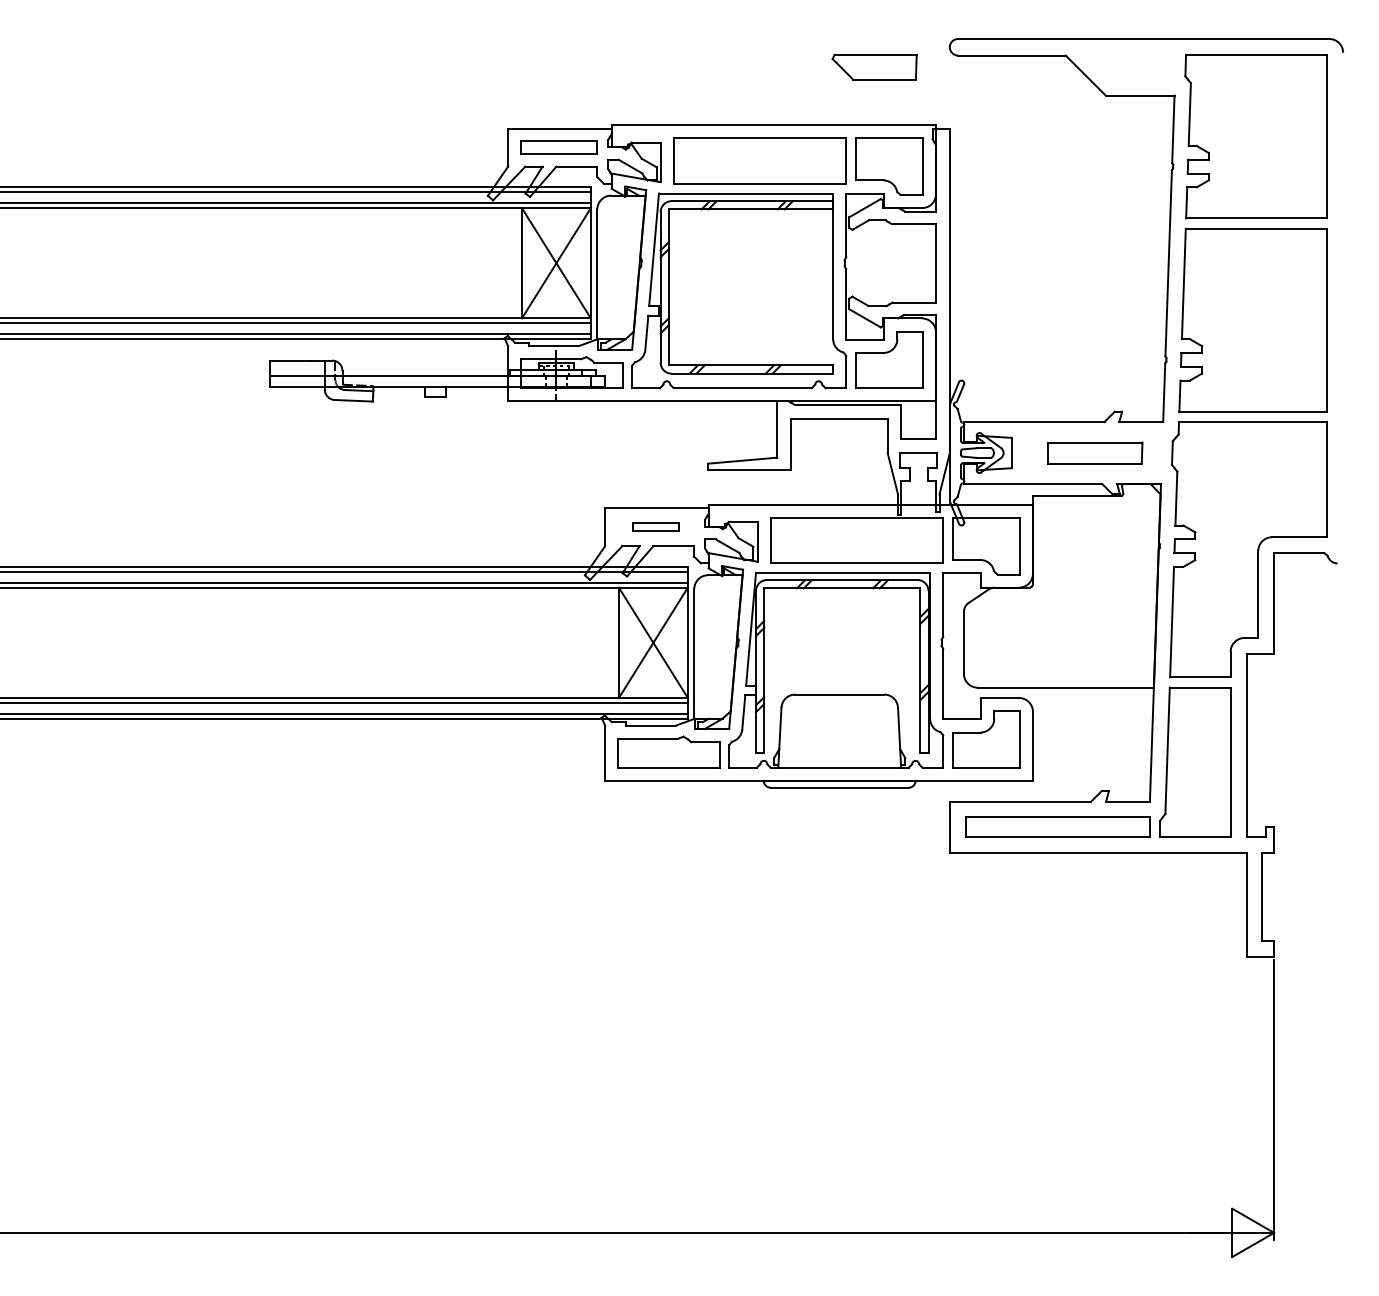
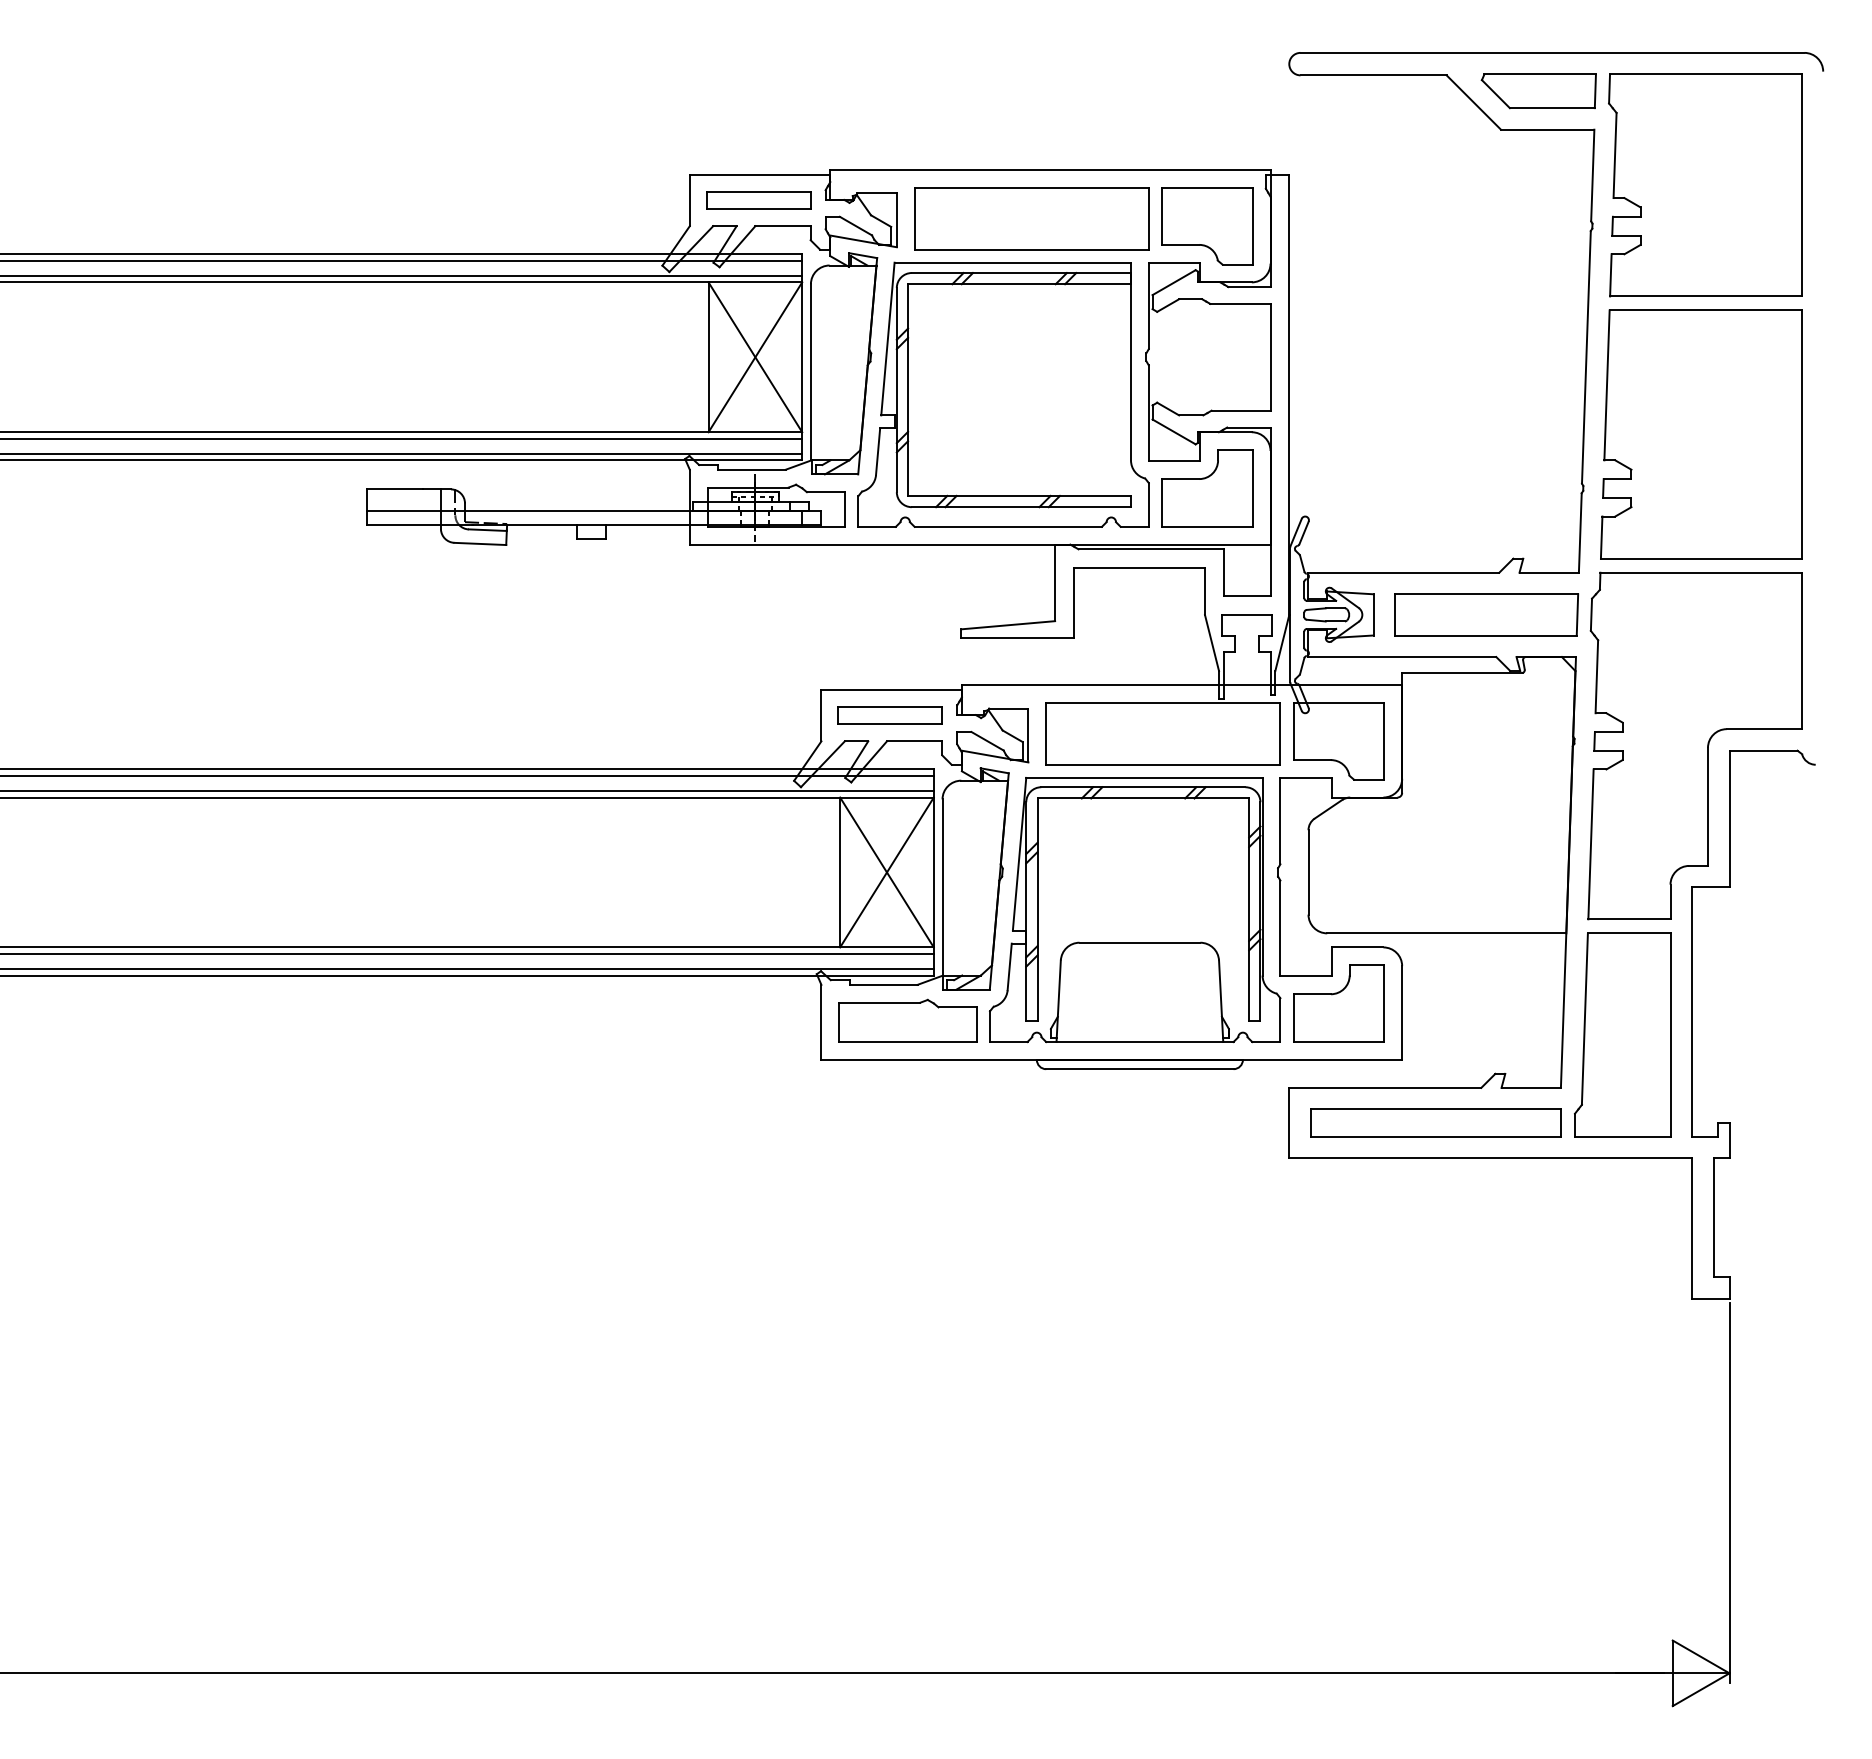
part: (874, 66) -> (1538, 90), moved
part: (1095, 453) -> (1487, 615), size x1.43
part: (655, 527) -> (889, 715), size x1.67

